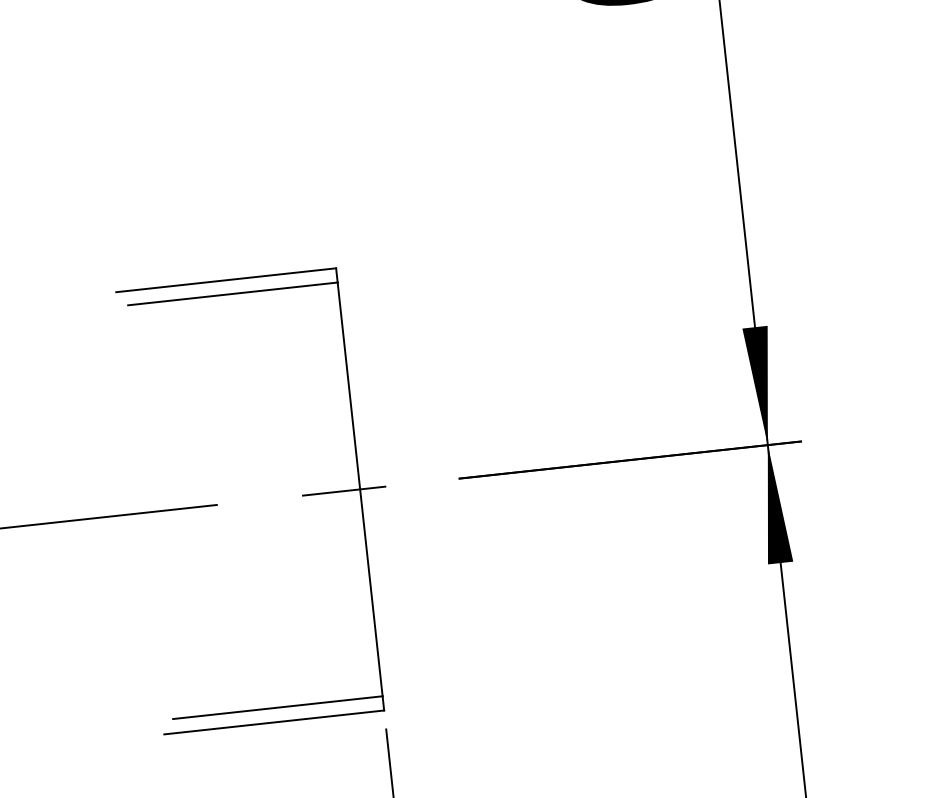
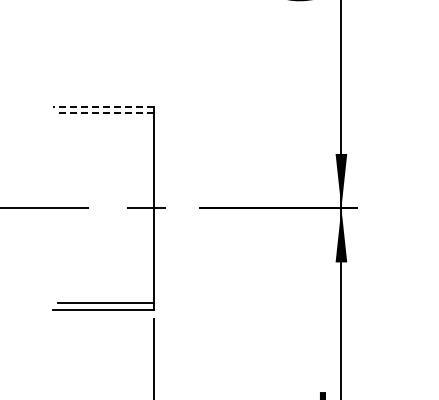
line: (226, 280) -> (103, 106), solid -> dashed
line: (232, 294) -> (105, 113), solid -> dashed

